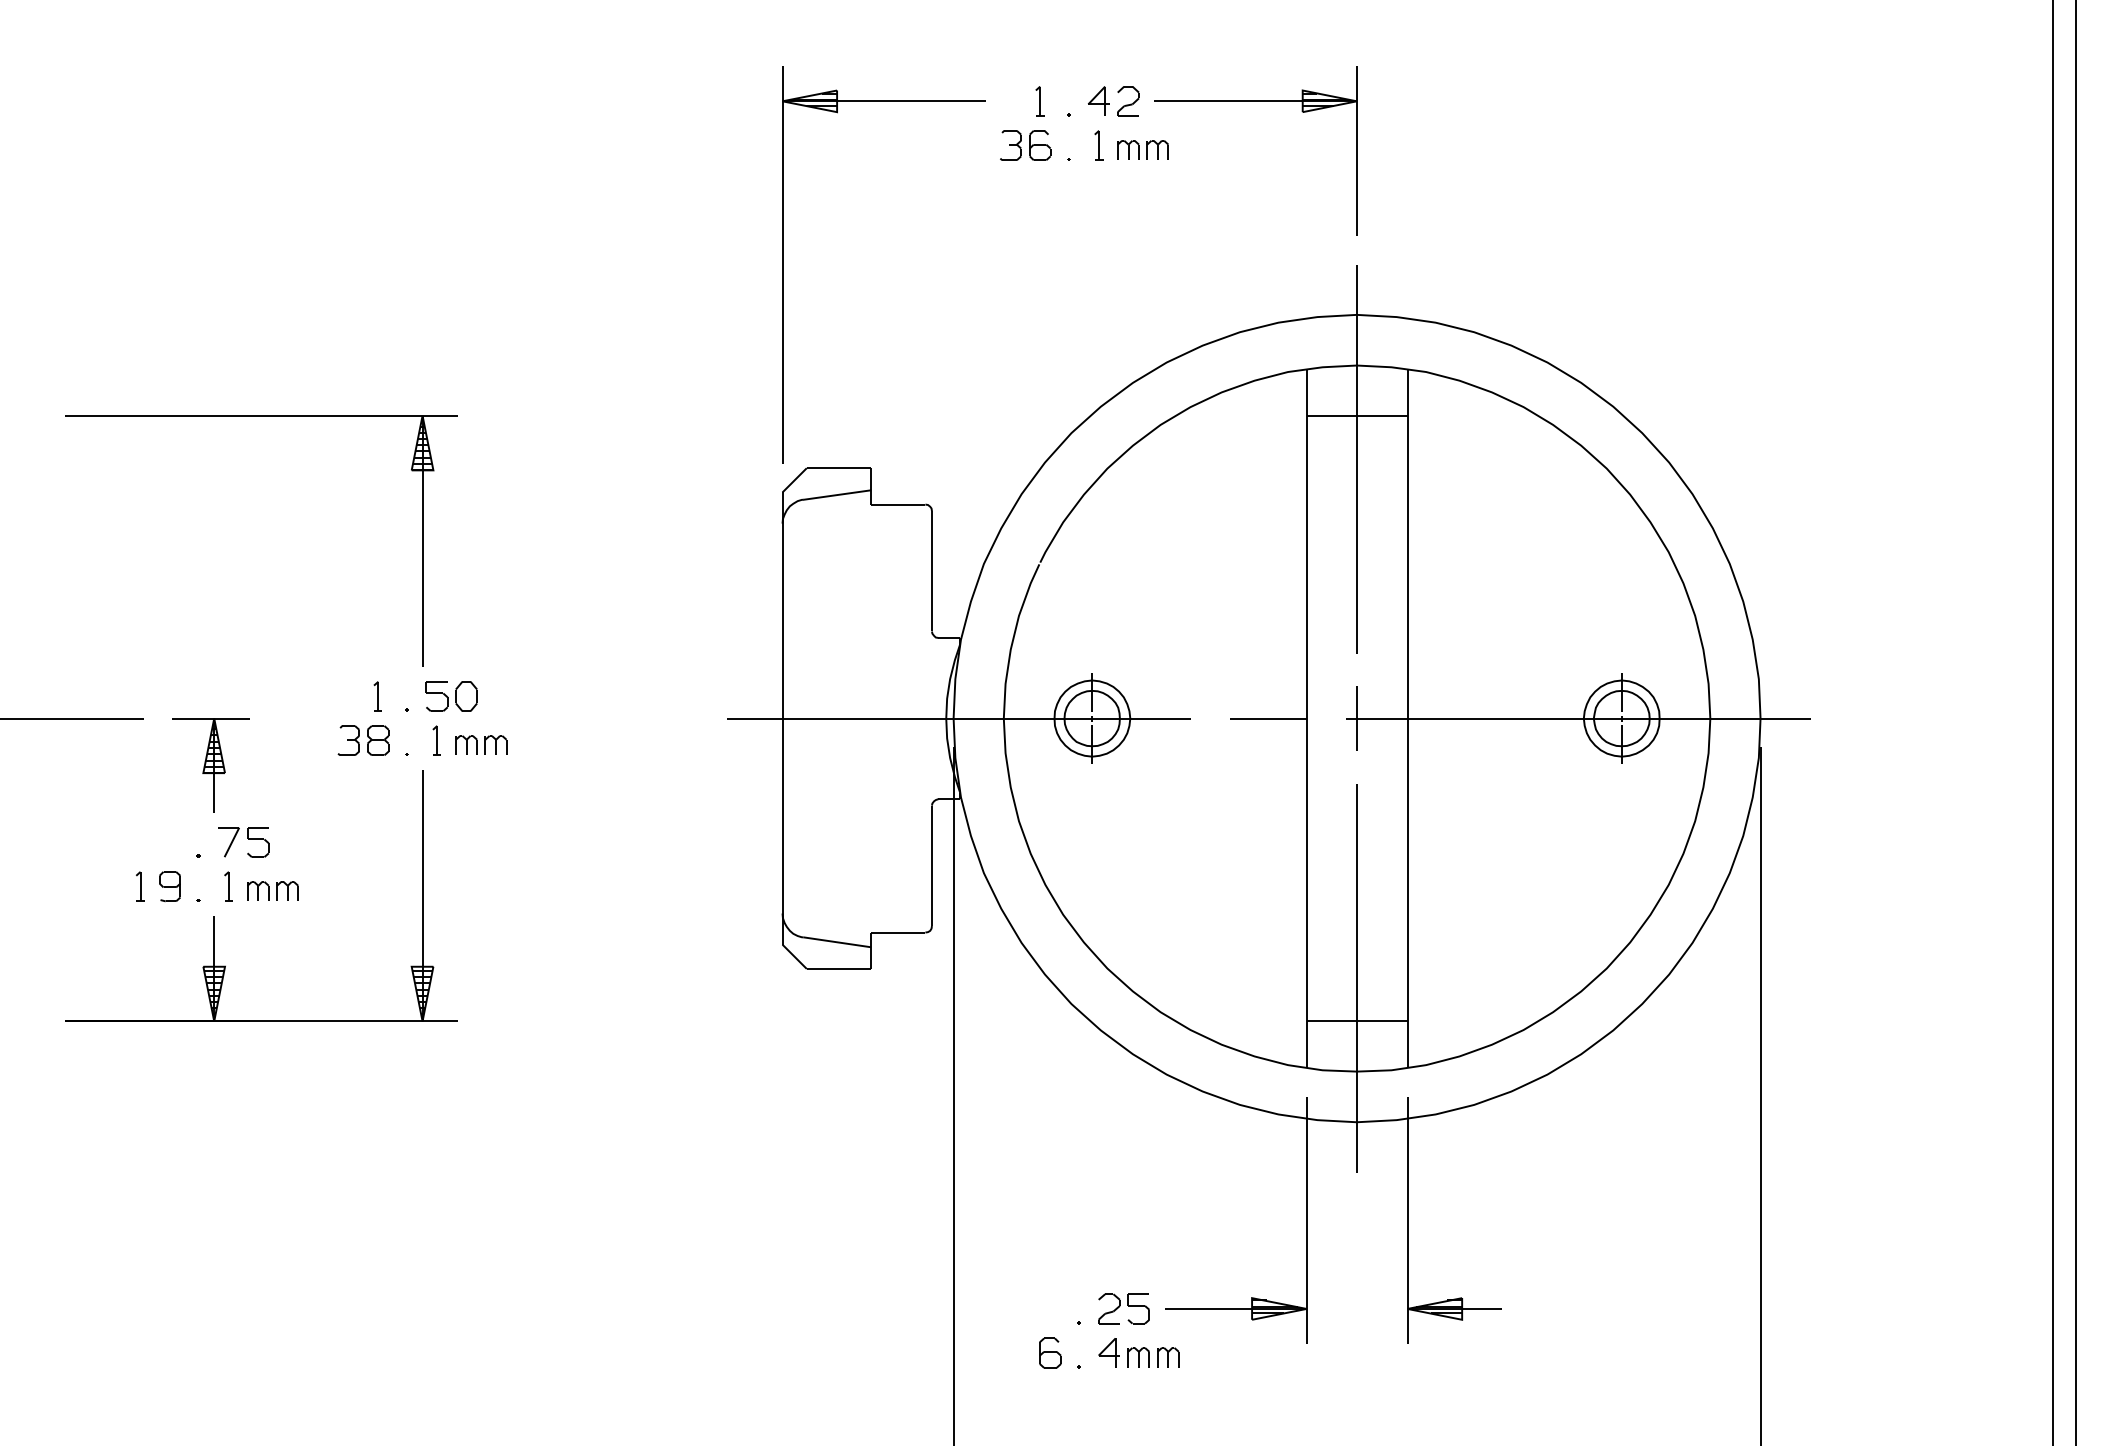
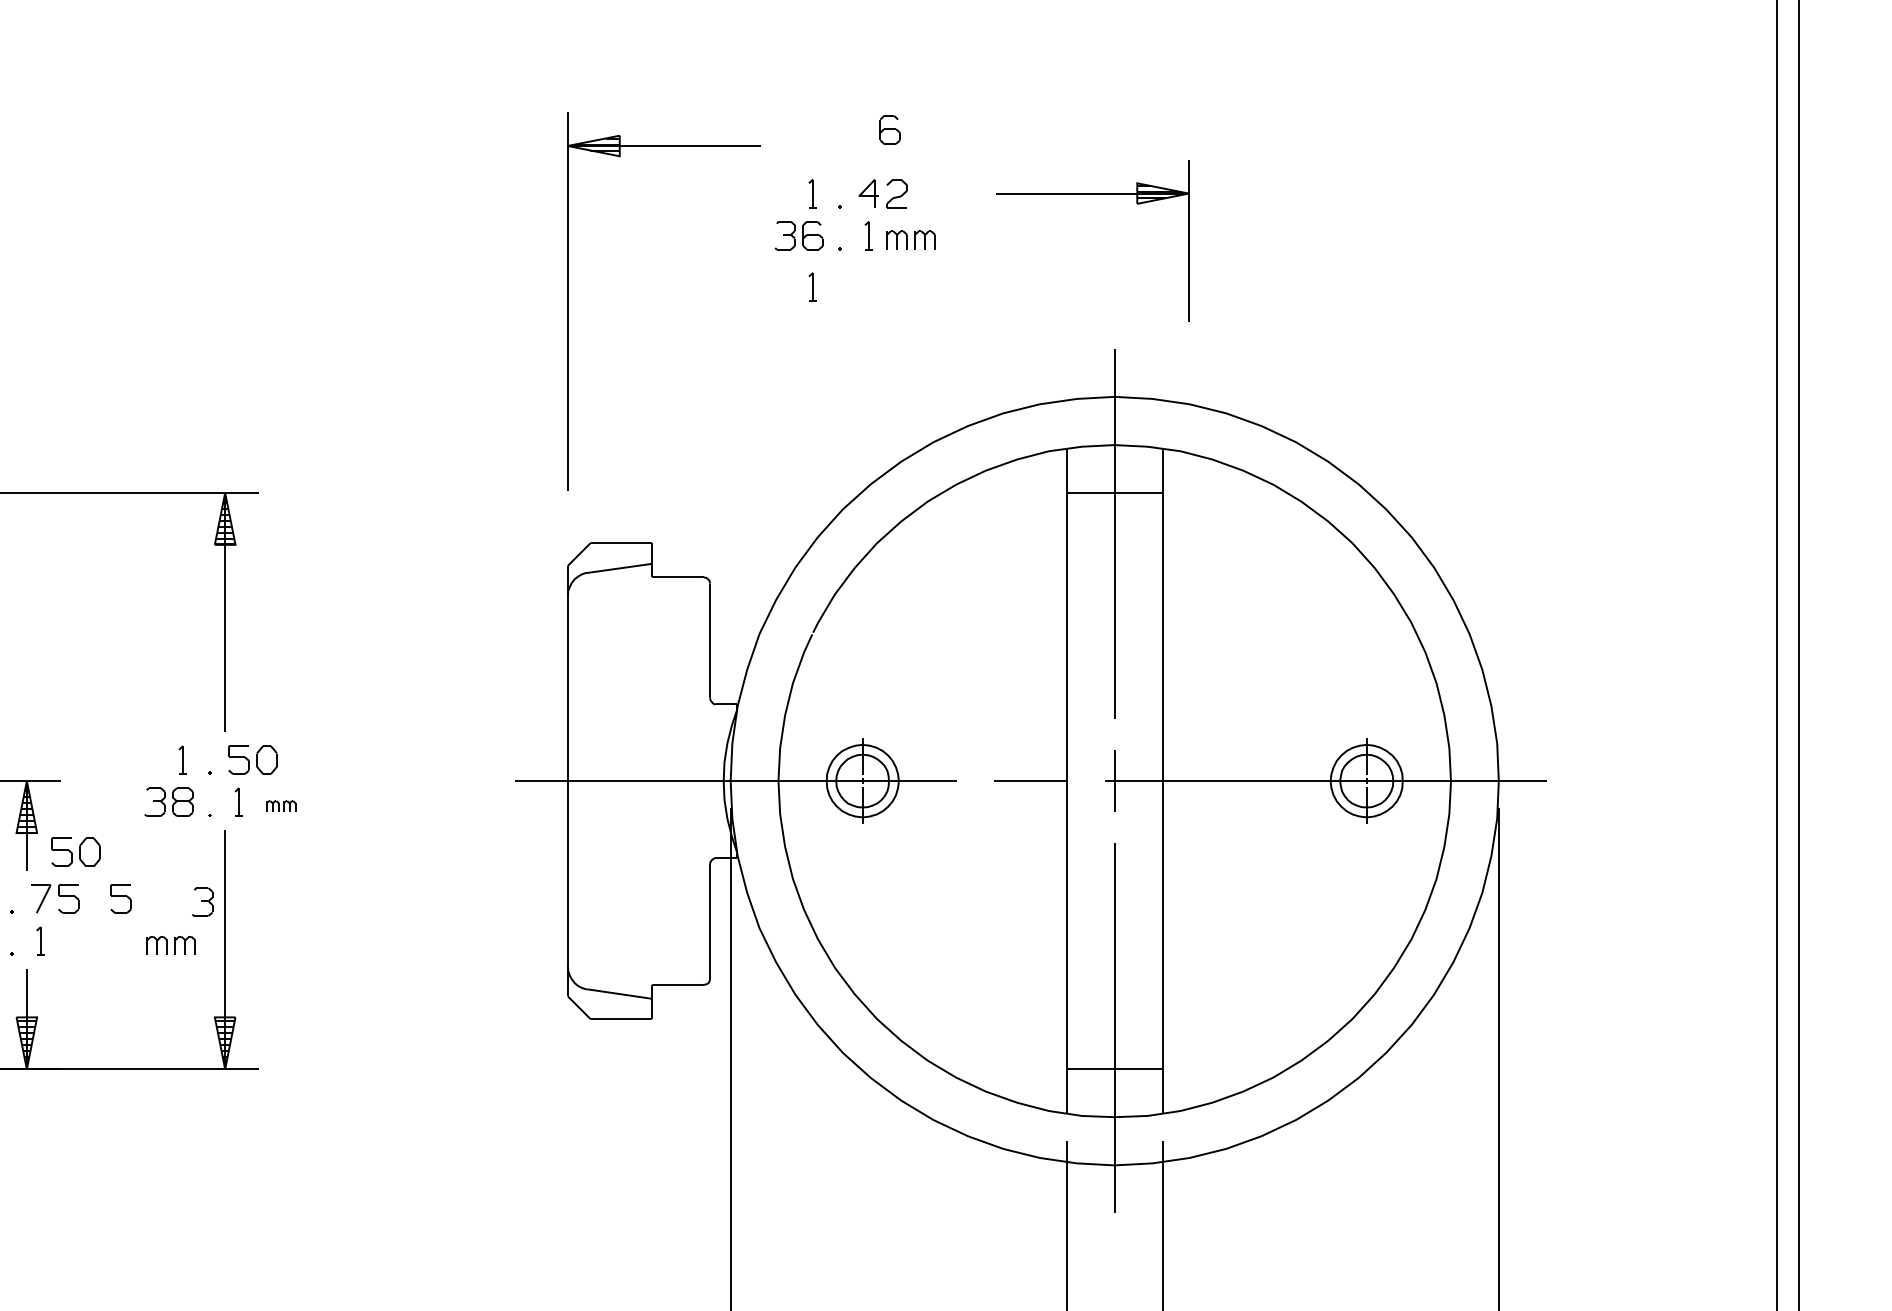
part: (1121, 34) -> (890, 129), added
part: (1255, 101) -> (1092, 193), moved
part: (1039, 199) -> (812, 287), added
part: (783, 264) -> (568, 301), moved
part: (481, 744) -> (281, 805), size x0.6
part: (265, 793) -> (75, 852), added
part: (313, 842) -> (121, 899), added
part: (398, 845) -> (202, 901), added
part: (272, 890) -> (170, 944), moved

